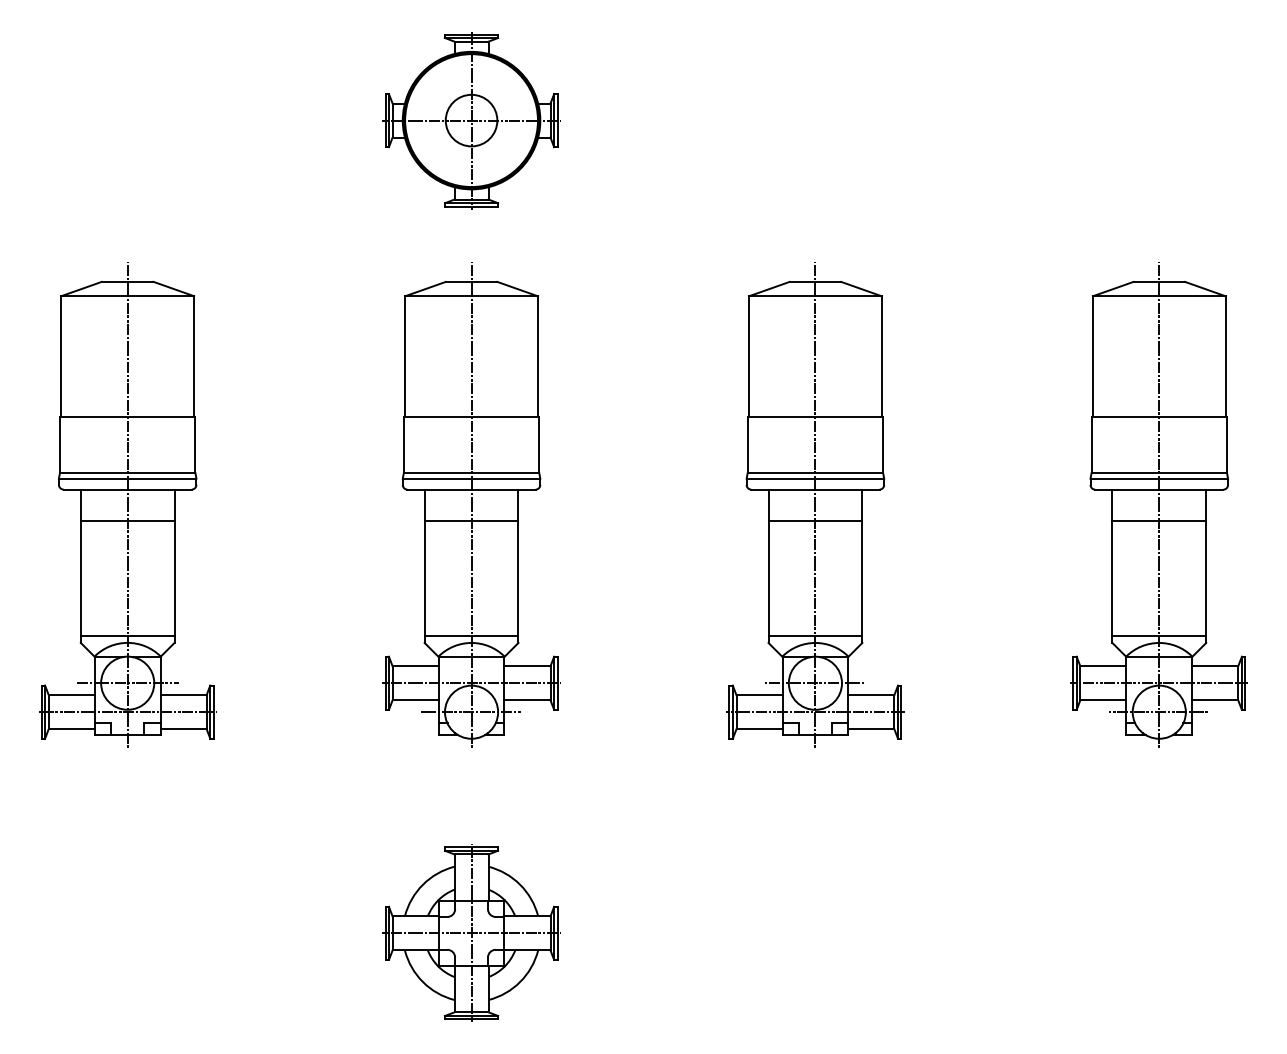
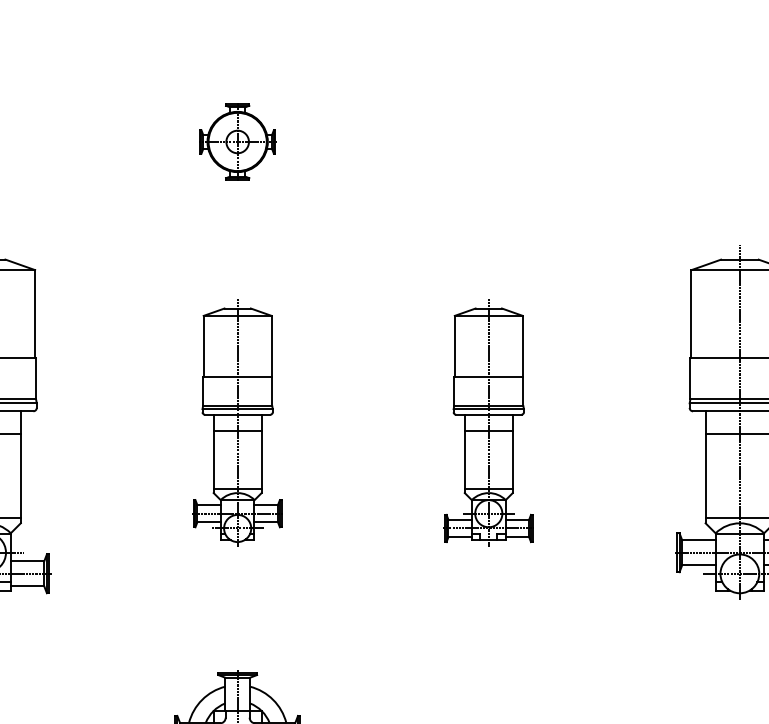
part: (471, 120) -> (237, 141), size x0.6
part: (471, 504) -> (237, 422), size x0.7
part: (815, 504) -> (488, 422), size x0.7

